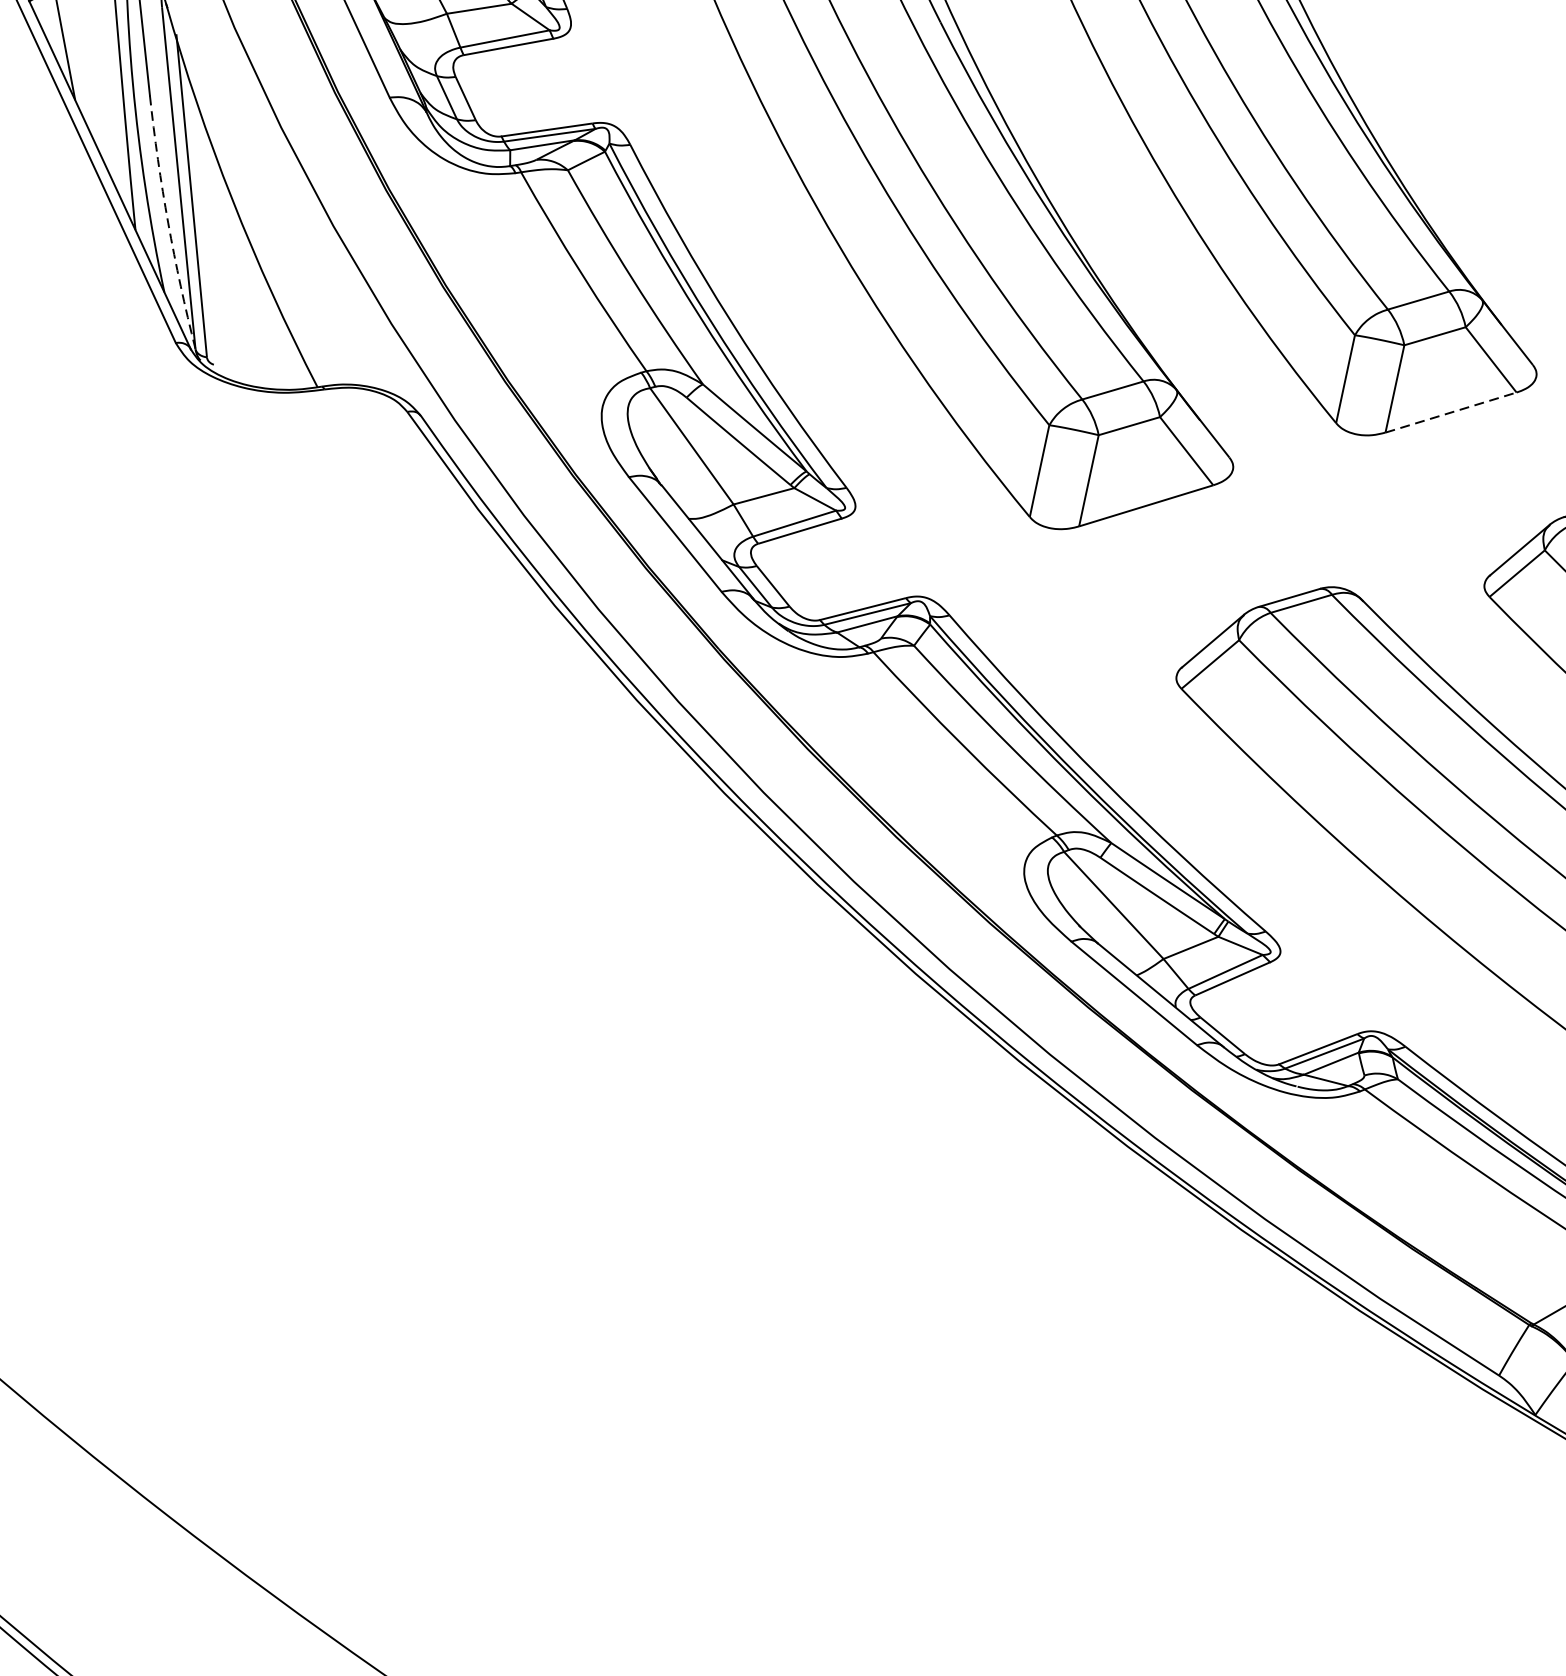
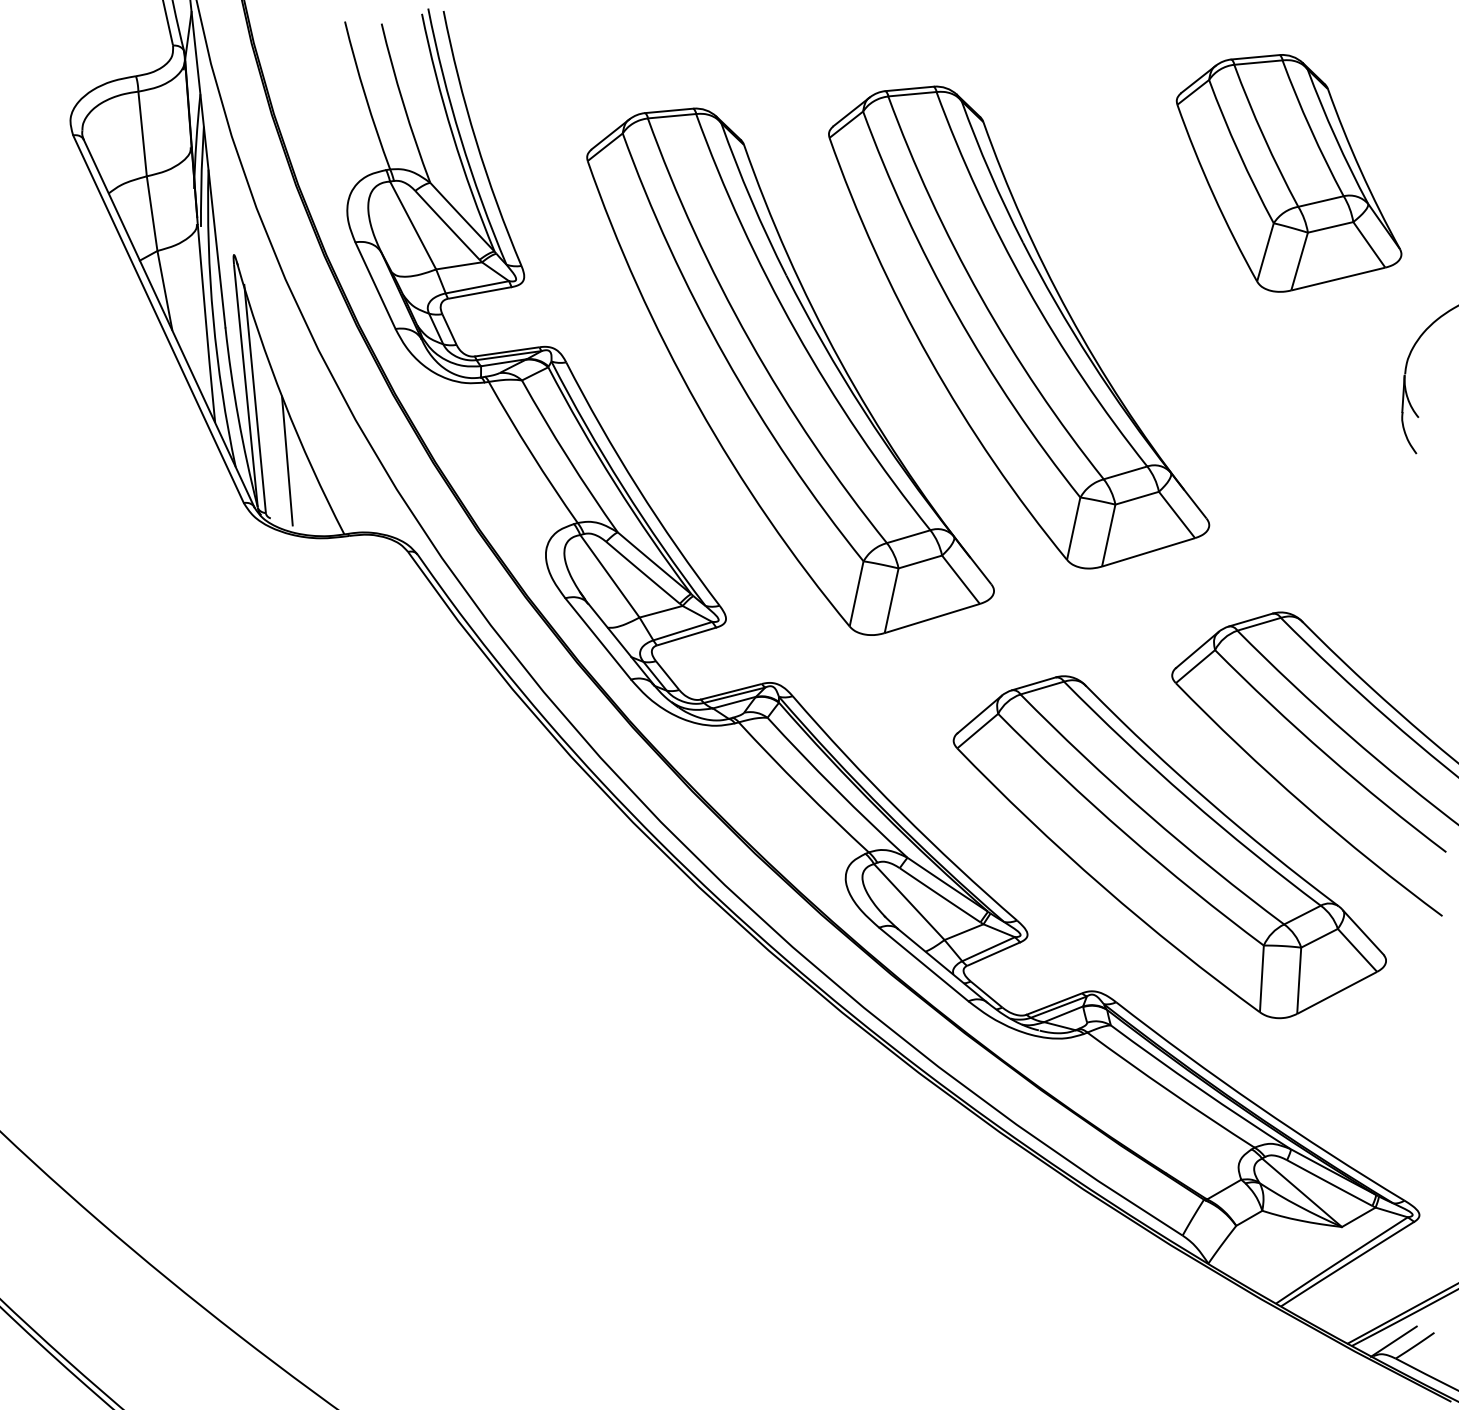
arc: (168, 222) -> (238, 417), dashed -> solid
line: (237, 283) -> (287, 460), added
line: (1452, 412) -> (1149, 552), dashed -> solid

